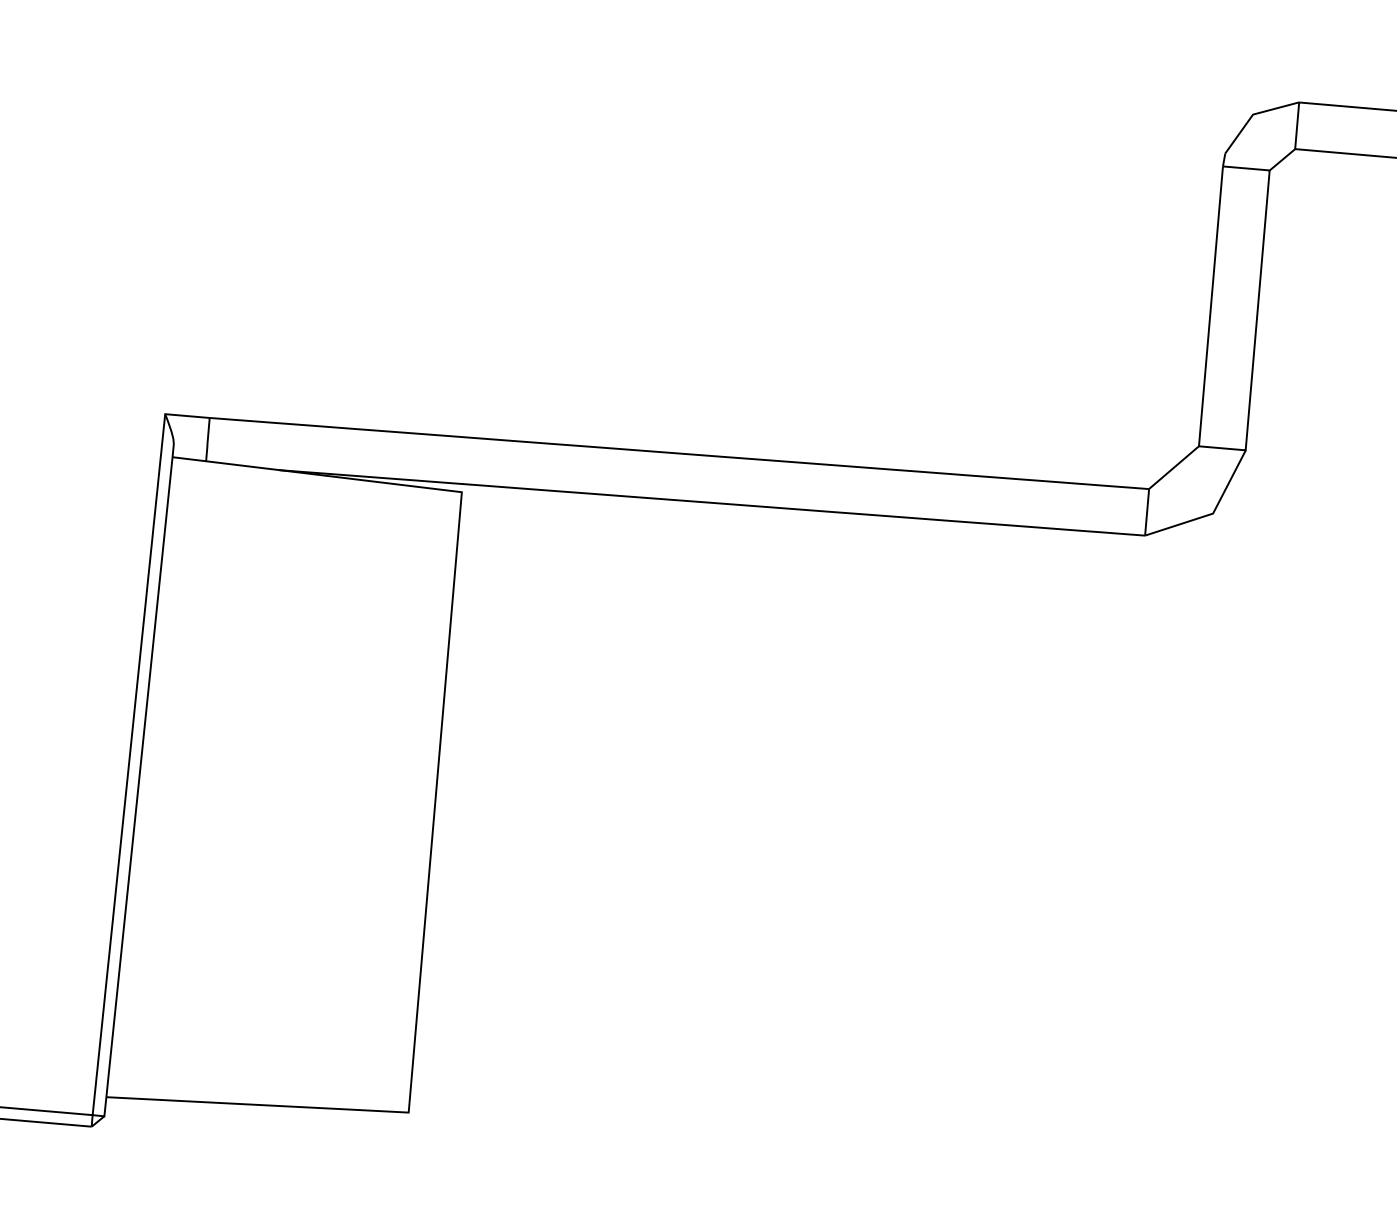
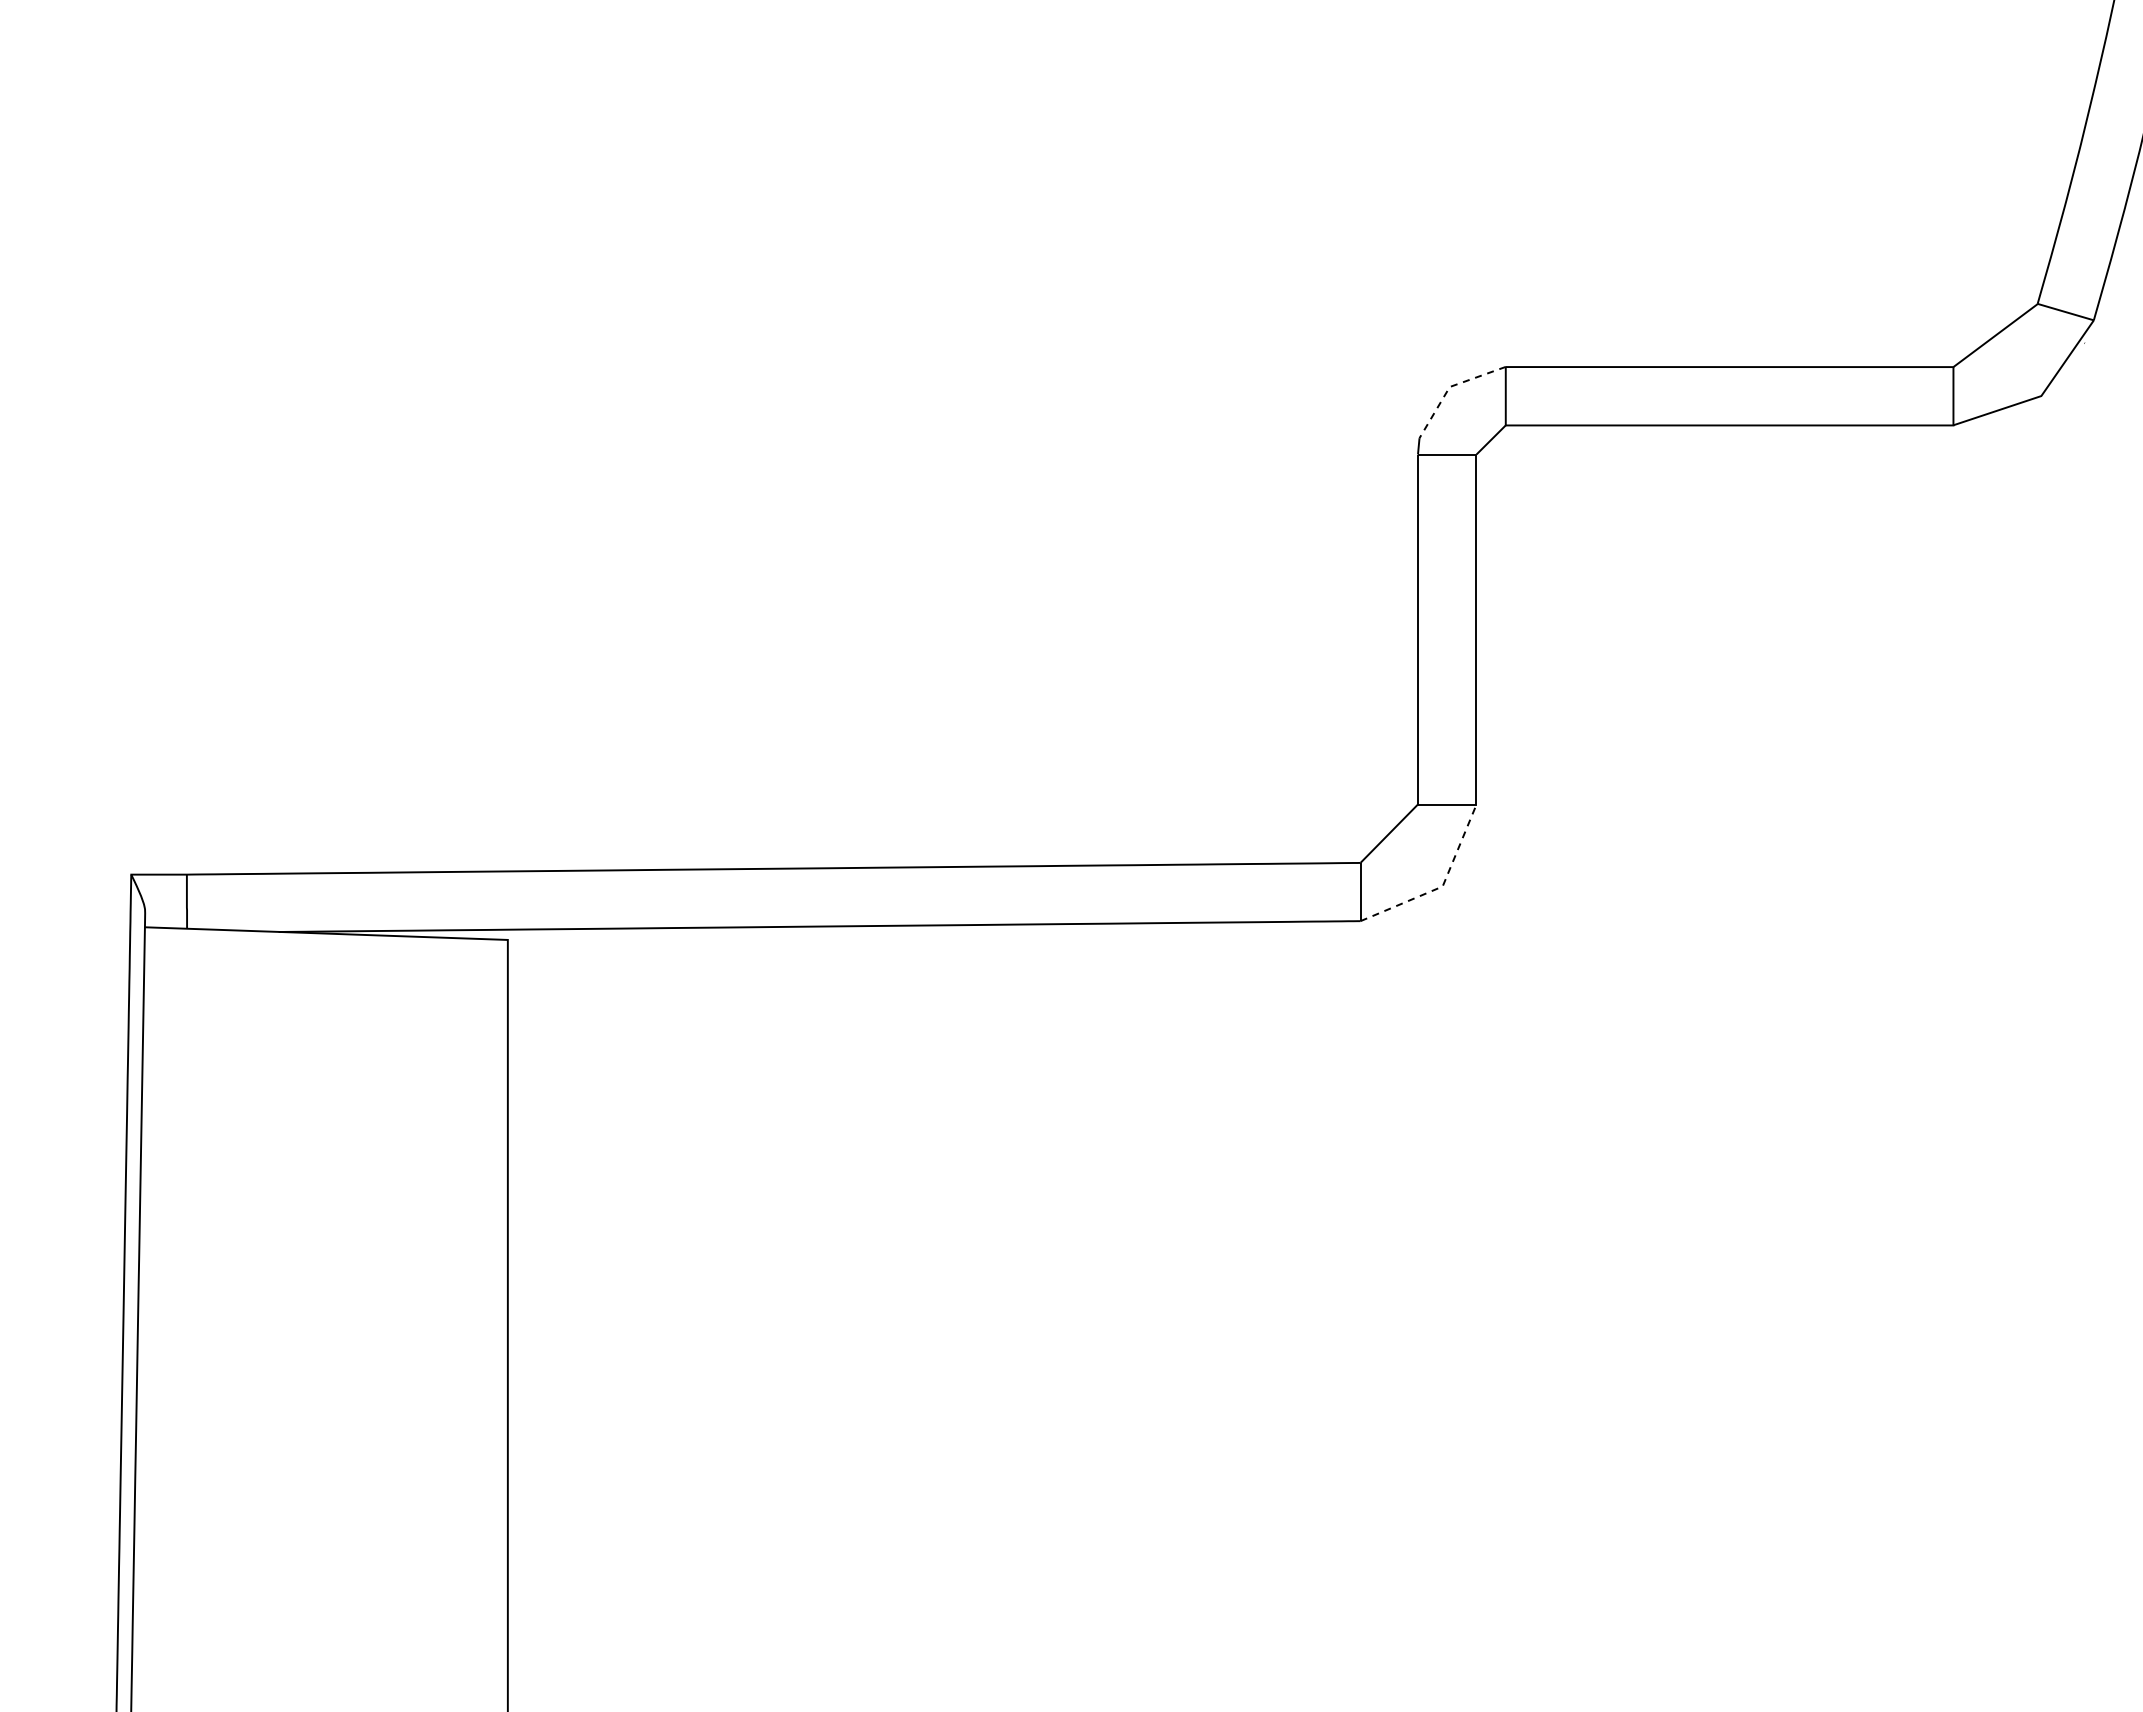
line: (1252, 114) -> (1449, 387), solid -> dashed
line: (1212, 513) -> (1442, 886), solid -> dashed

